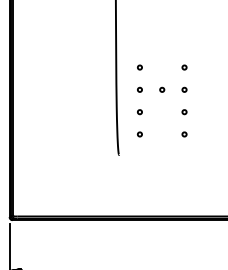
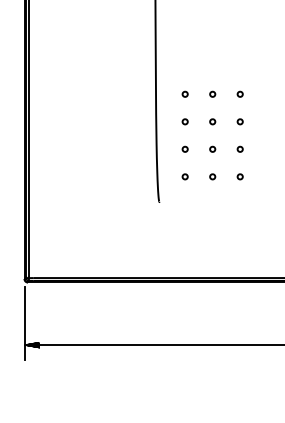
part: (162, 66) -> (212, 93), added
part: (162, 111) -> (212, 148), added
part: (162, 134) -> (212, 176), added

